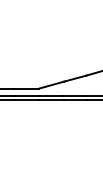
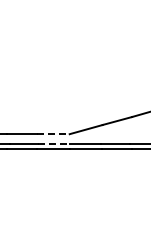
line: (27, 88) -> (54, 134), solid -> dashed
line: (27, 96) -> (54, 144), solid -> dashed

